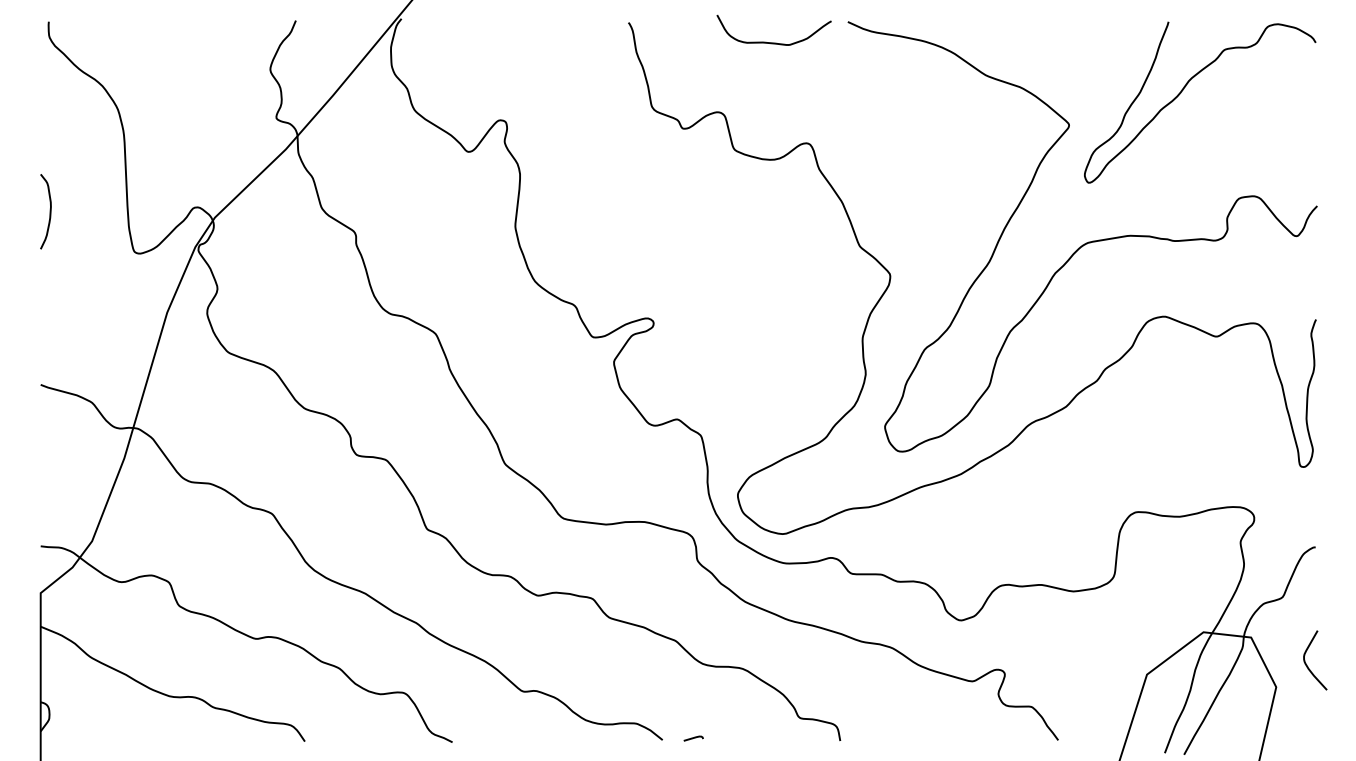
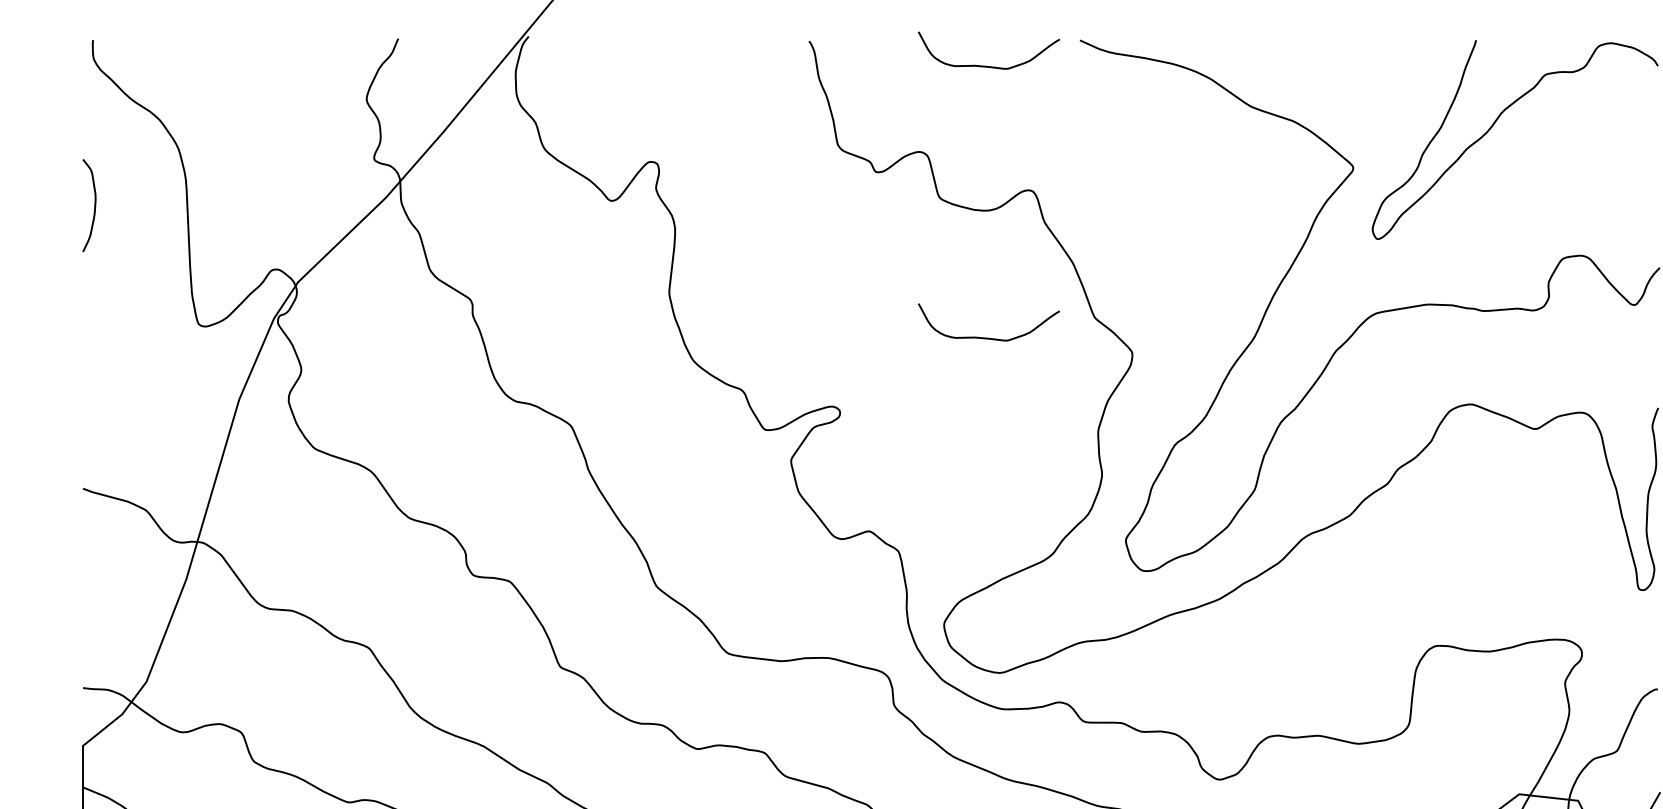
curve: (49, 211) -> (93, 205), moved
curve: (773, 262) -> (988, 337), added

